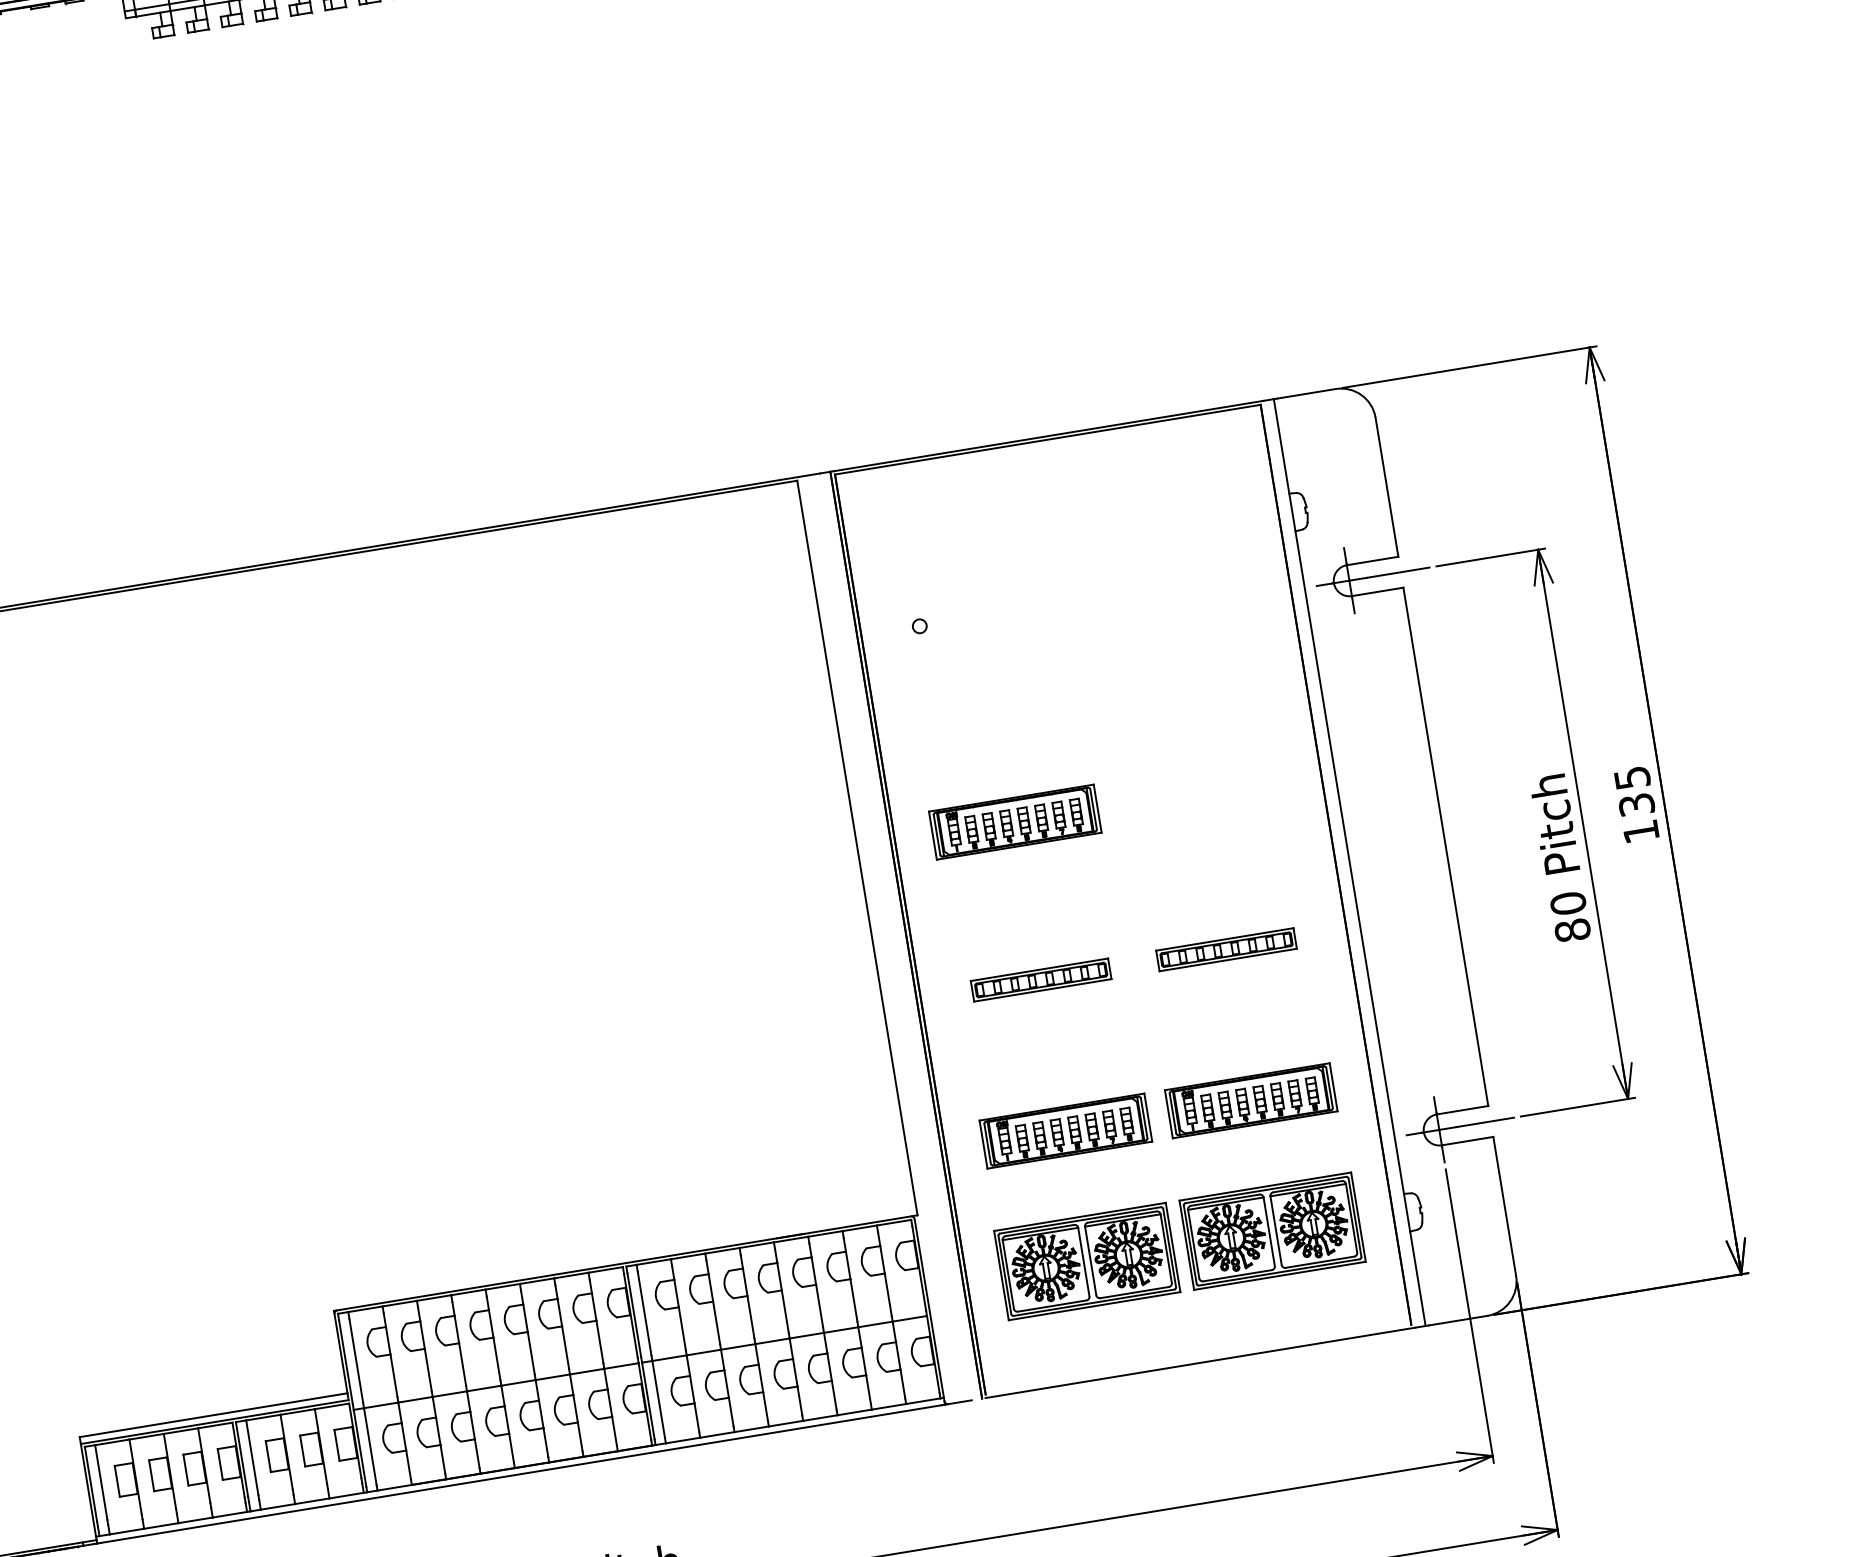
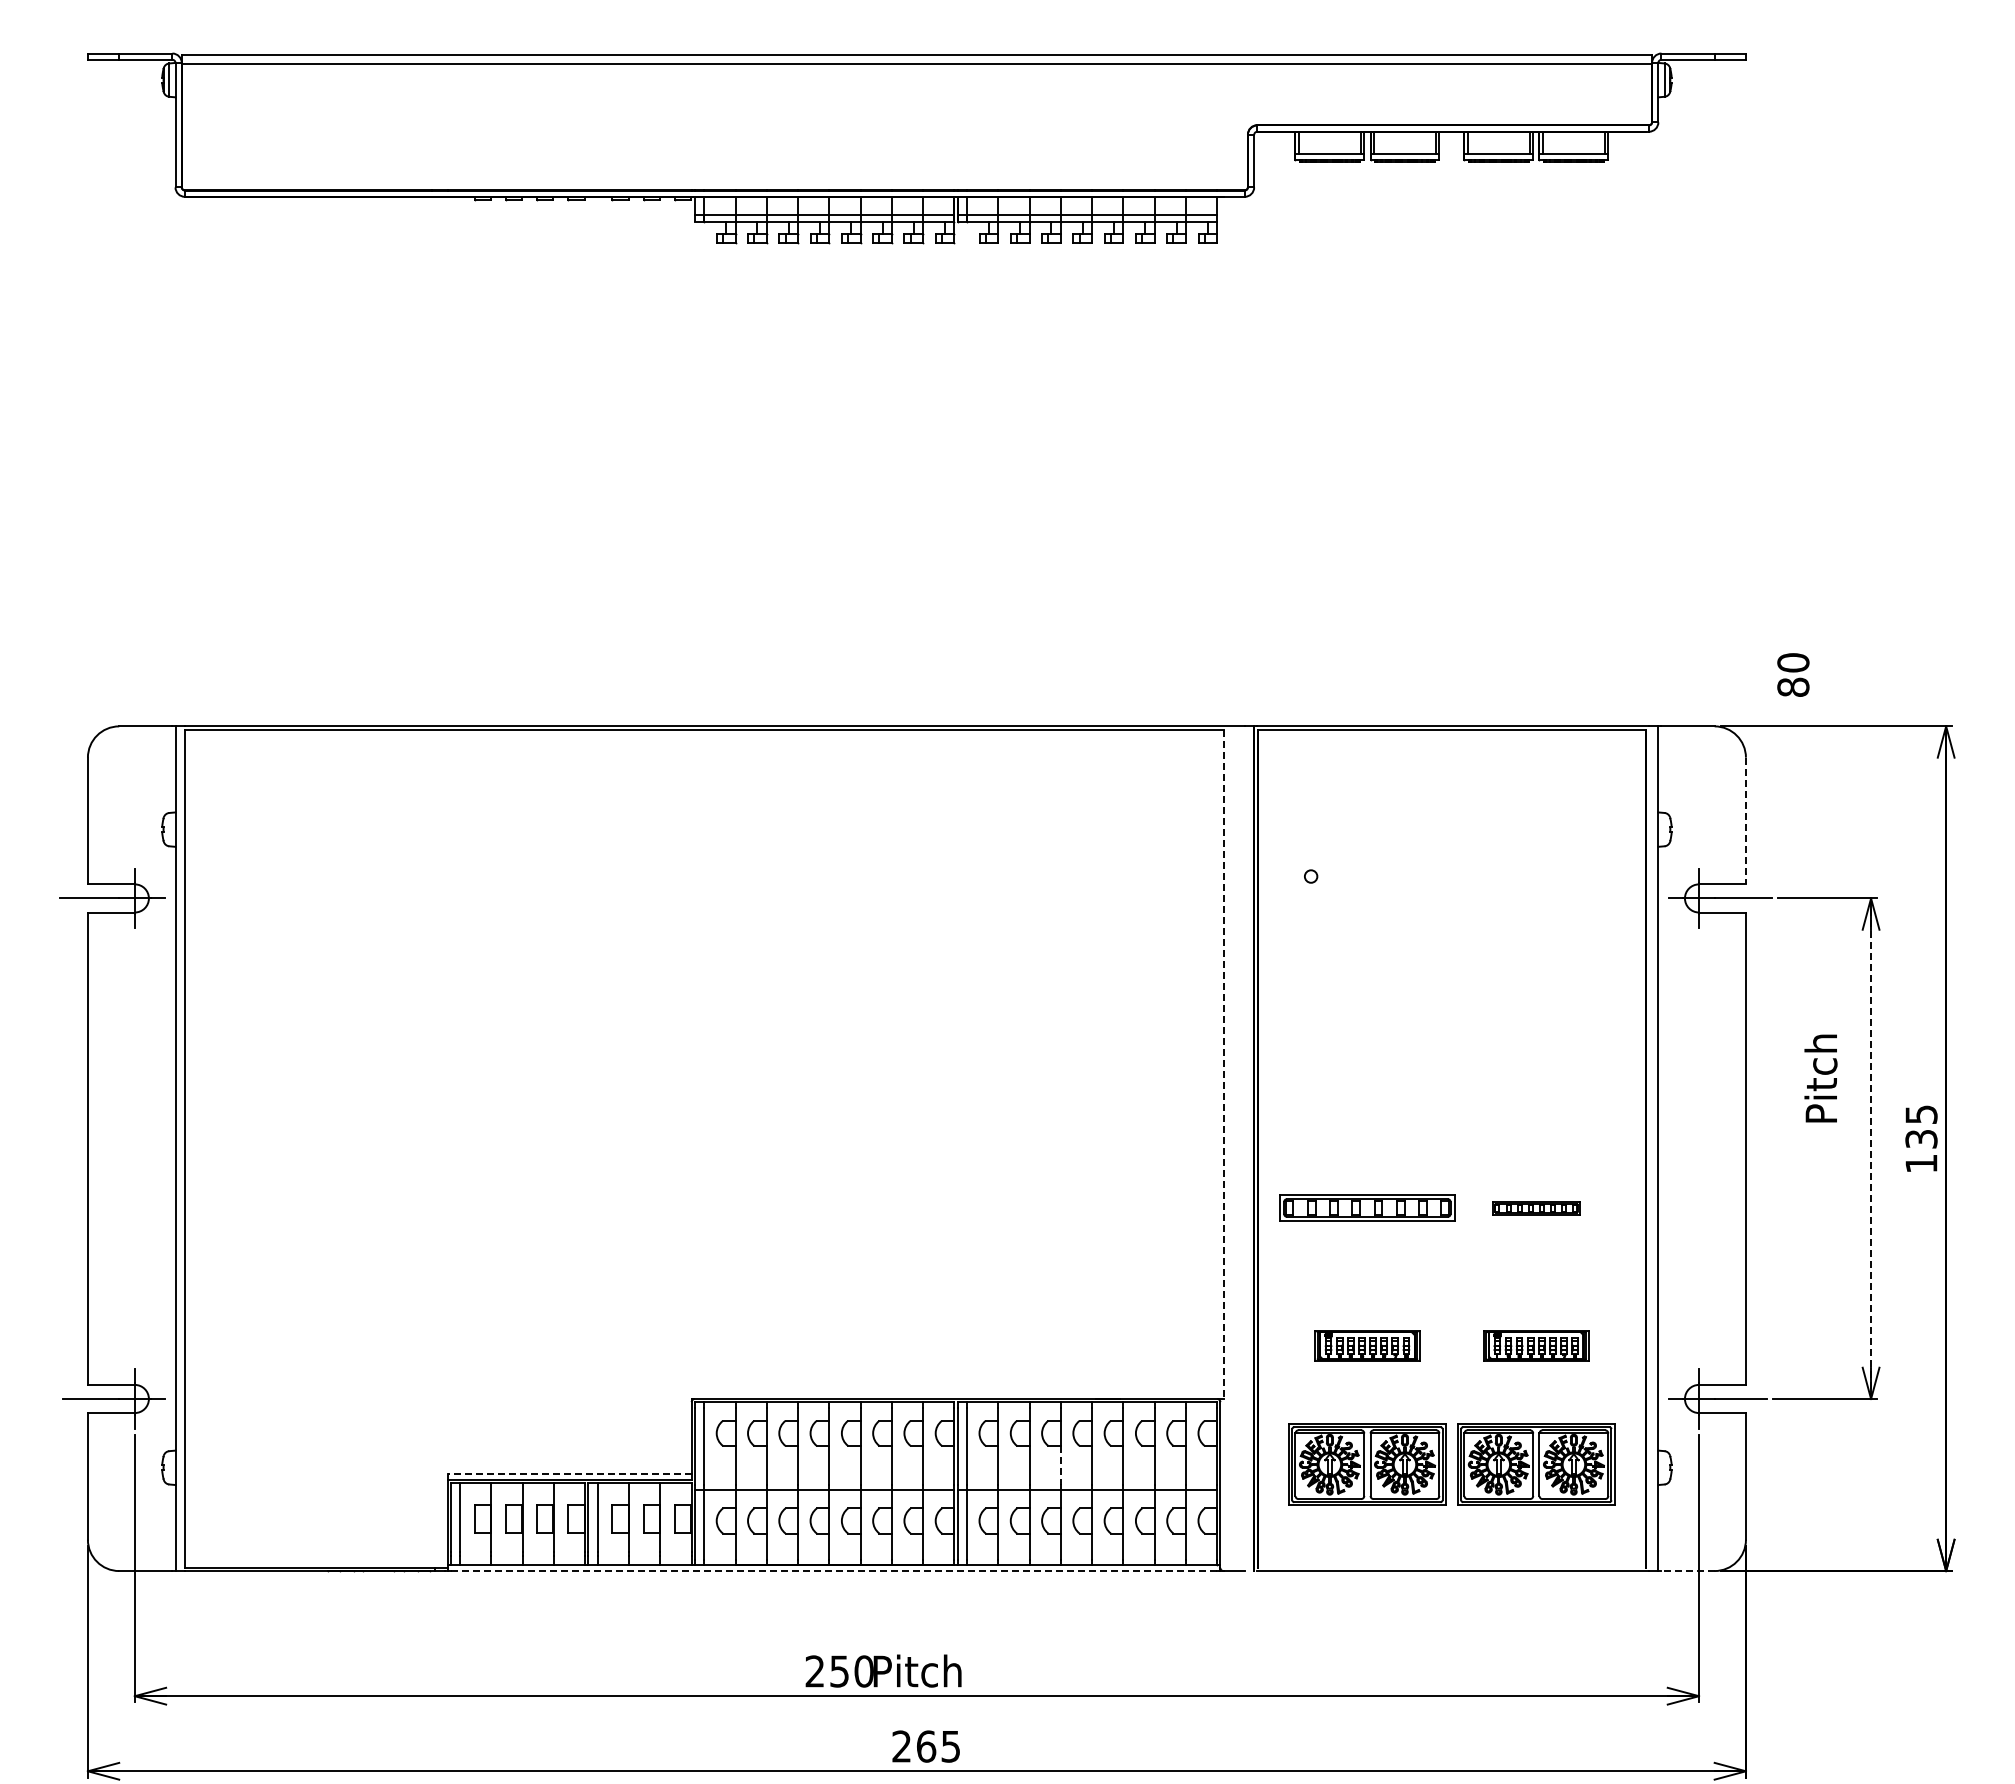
line: (1386, 487) -> (1745, 821), solid -> dashed
part: (1015, 821) -> (1367, 1063), removed
text: (1554, 824) -> (1820, 1078), moved
line: (1583, 825) -> (1871, 1149), solid -> dashed
line: (857, 848) -> (1223, 1064), solid -> dashed
text: (1570, 916) -> (1793, 674), moved
part: (1226, 950) -> (1536, 1208), size x0.7
part: (1041, 980) -> (1367, 1208), size x1.4
part: (1250, 1100) -> (1535, 1345), size x0.7
part: (1065, 1130) -> (1367, 1345), size x0.7
line: (750, 1317) -> (1060, 1465), solid -> dashed
line: (1458, 1321) -> (1688, 1571), solid -> dashed
line: (213, 1415) -> (569, 1474), solid -> dashed
line: (521, 1474) -> (834, 1571), solid -> dashed

